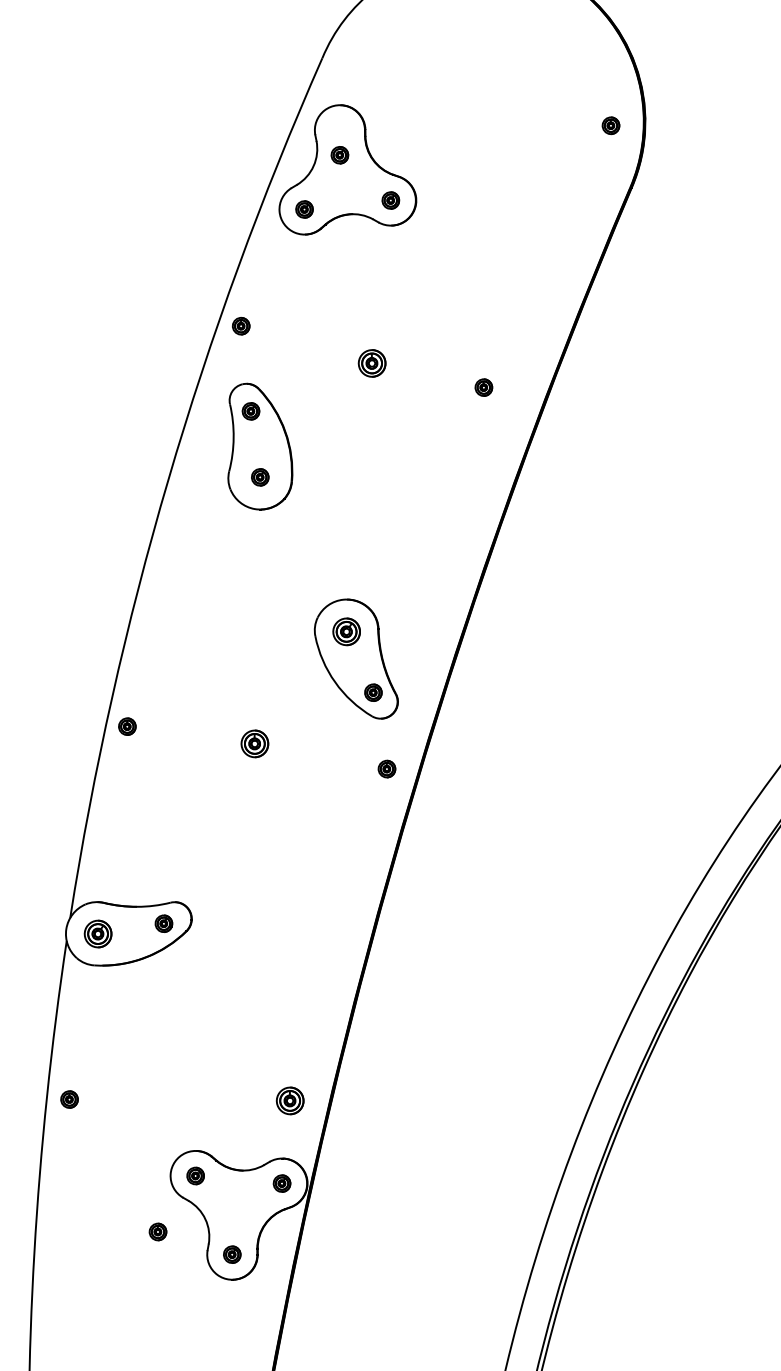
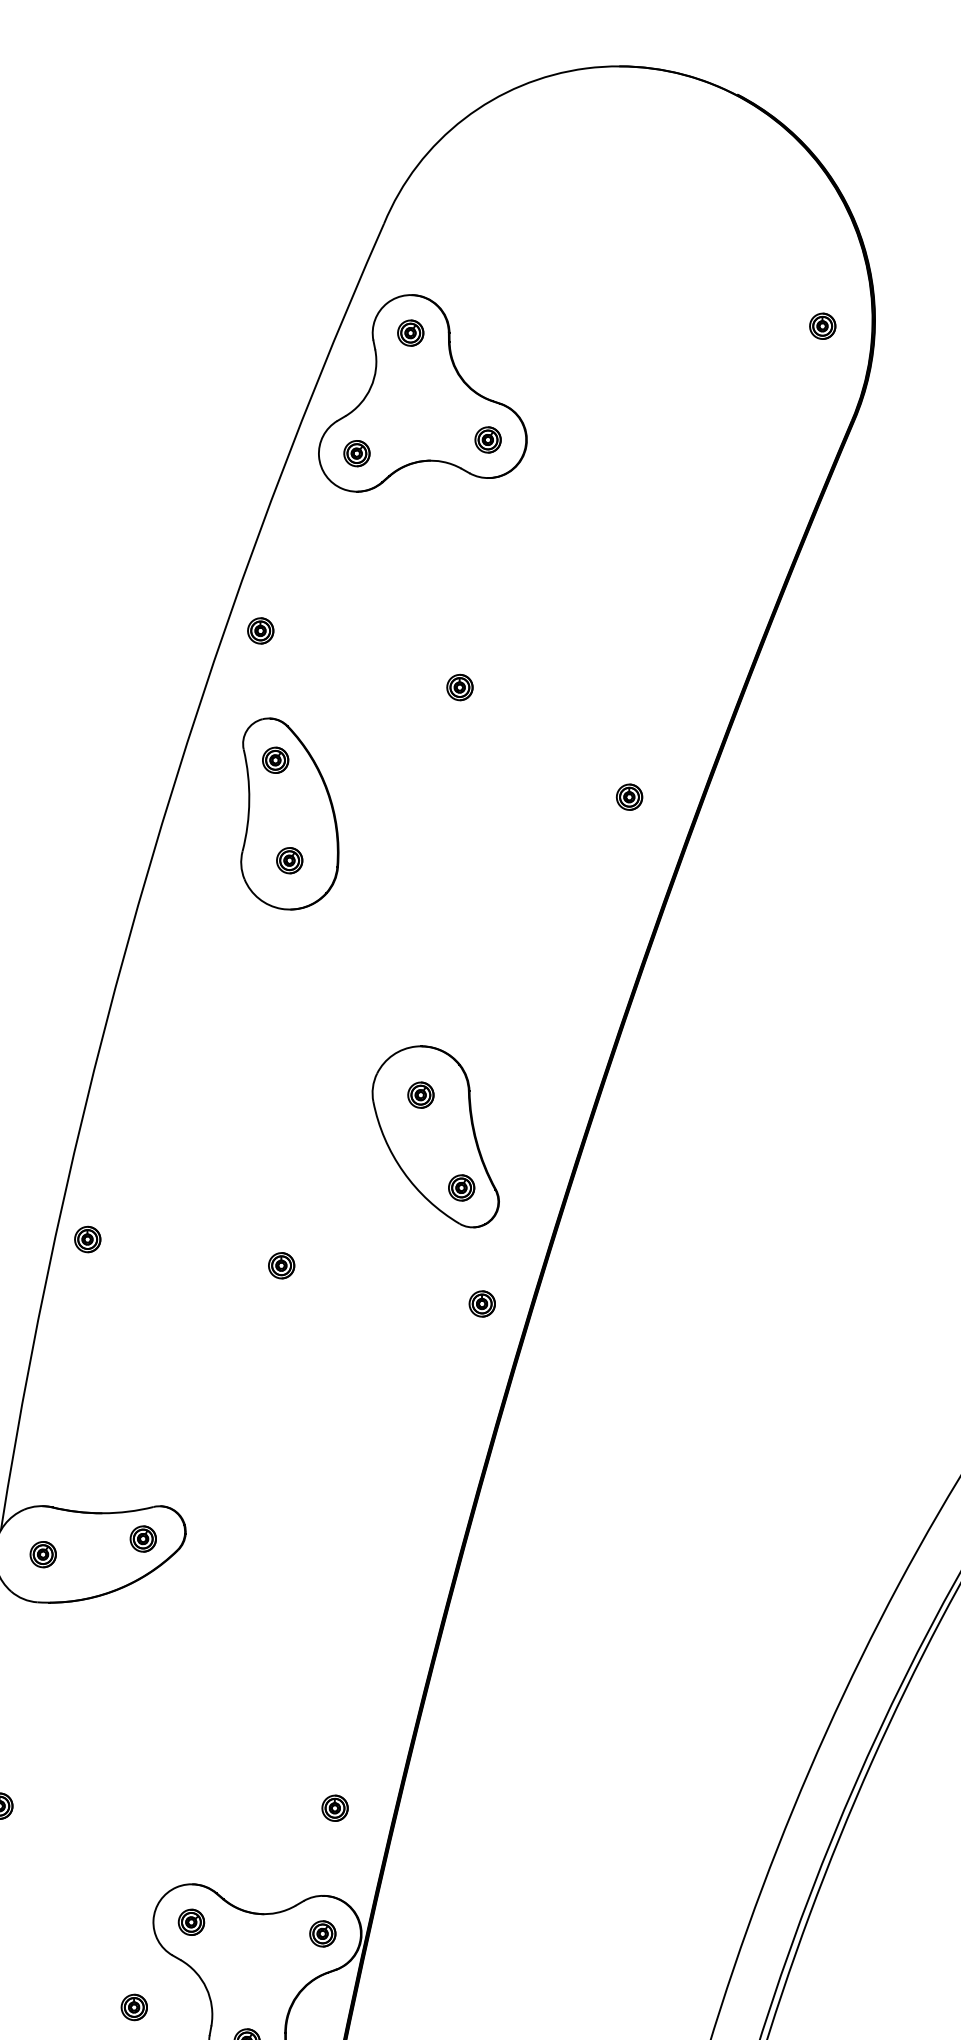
part: (339, 155) -> (410, 333), moved
part: (372, 363) -> (460, 687), size x0.62
part: (483, 387) -> (628, 797), moved
part: (346, 631) -> (420, 1094), size x0.62
part: (254, 743) -> (280, 1265), size x0.62
part: (97, 933) -> (42, 1553), size x0.62
part: (289, 1100) -> (334, 1807), size x0.62

